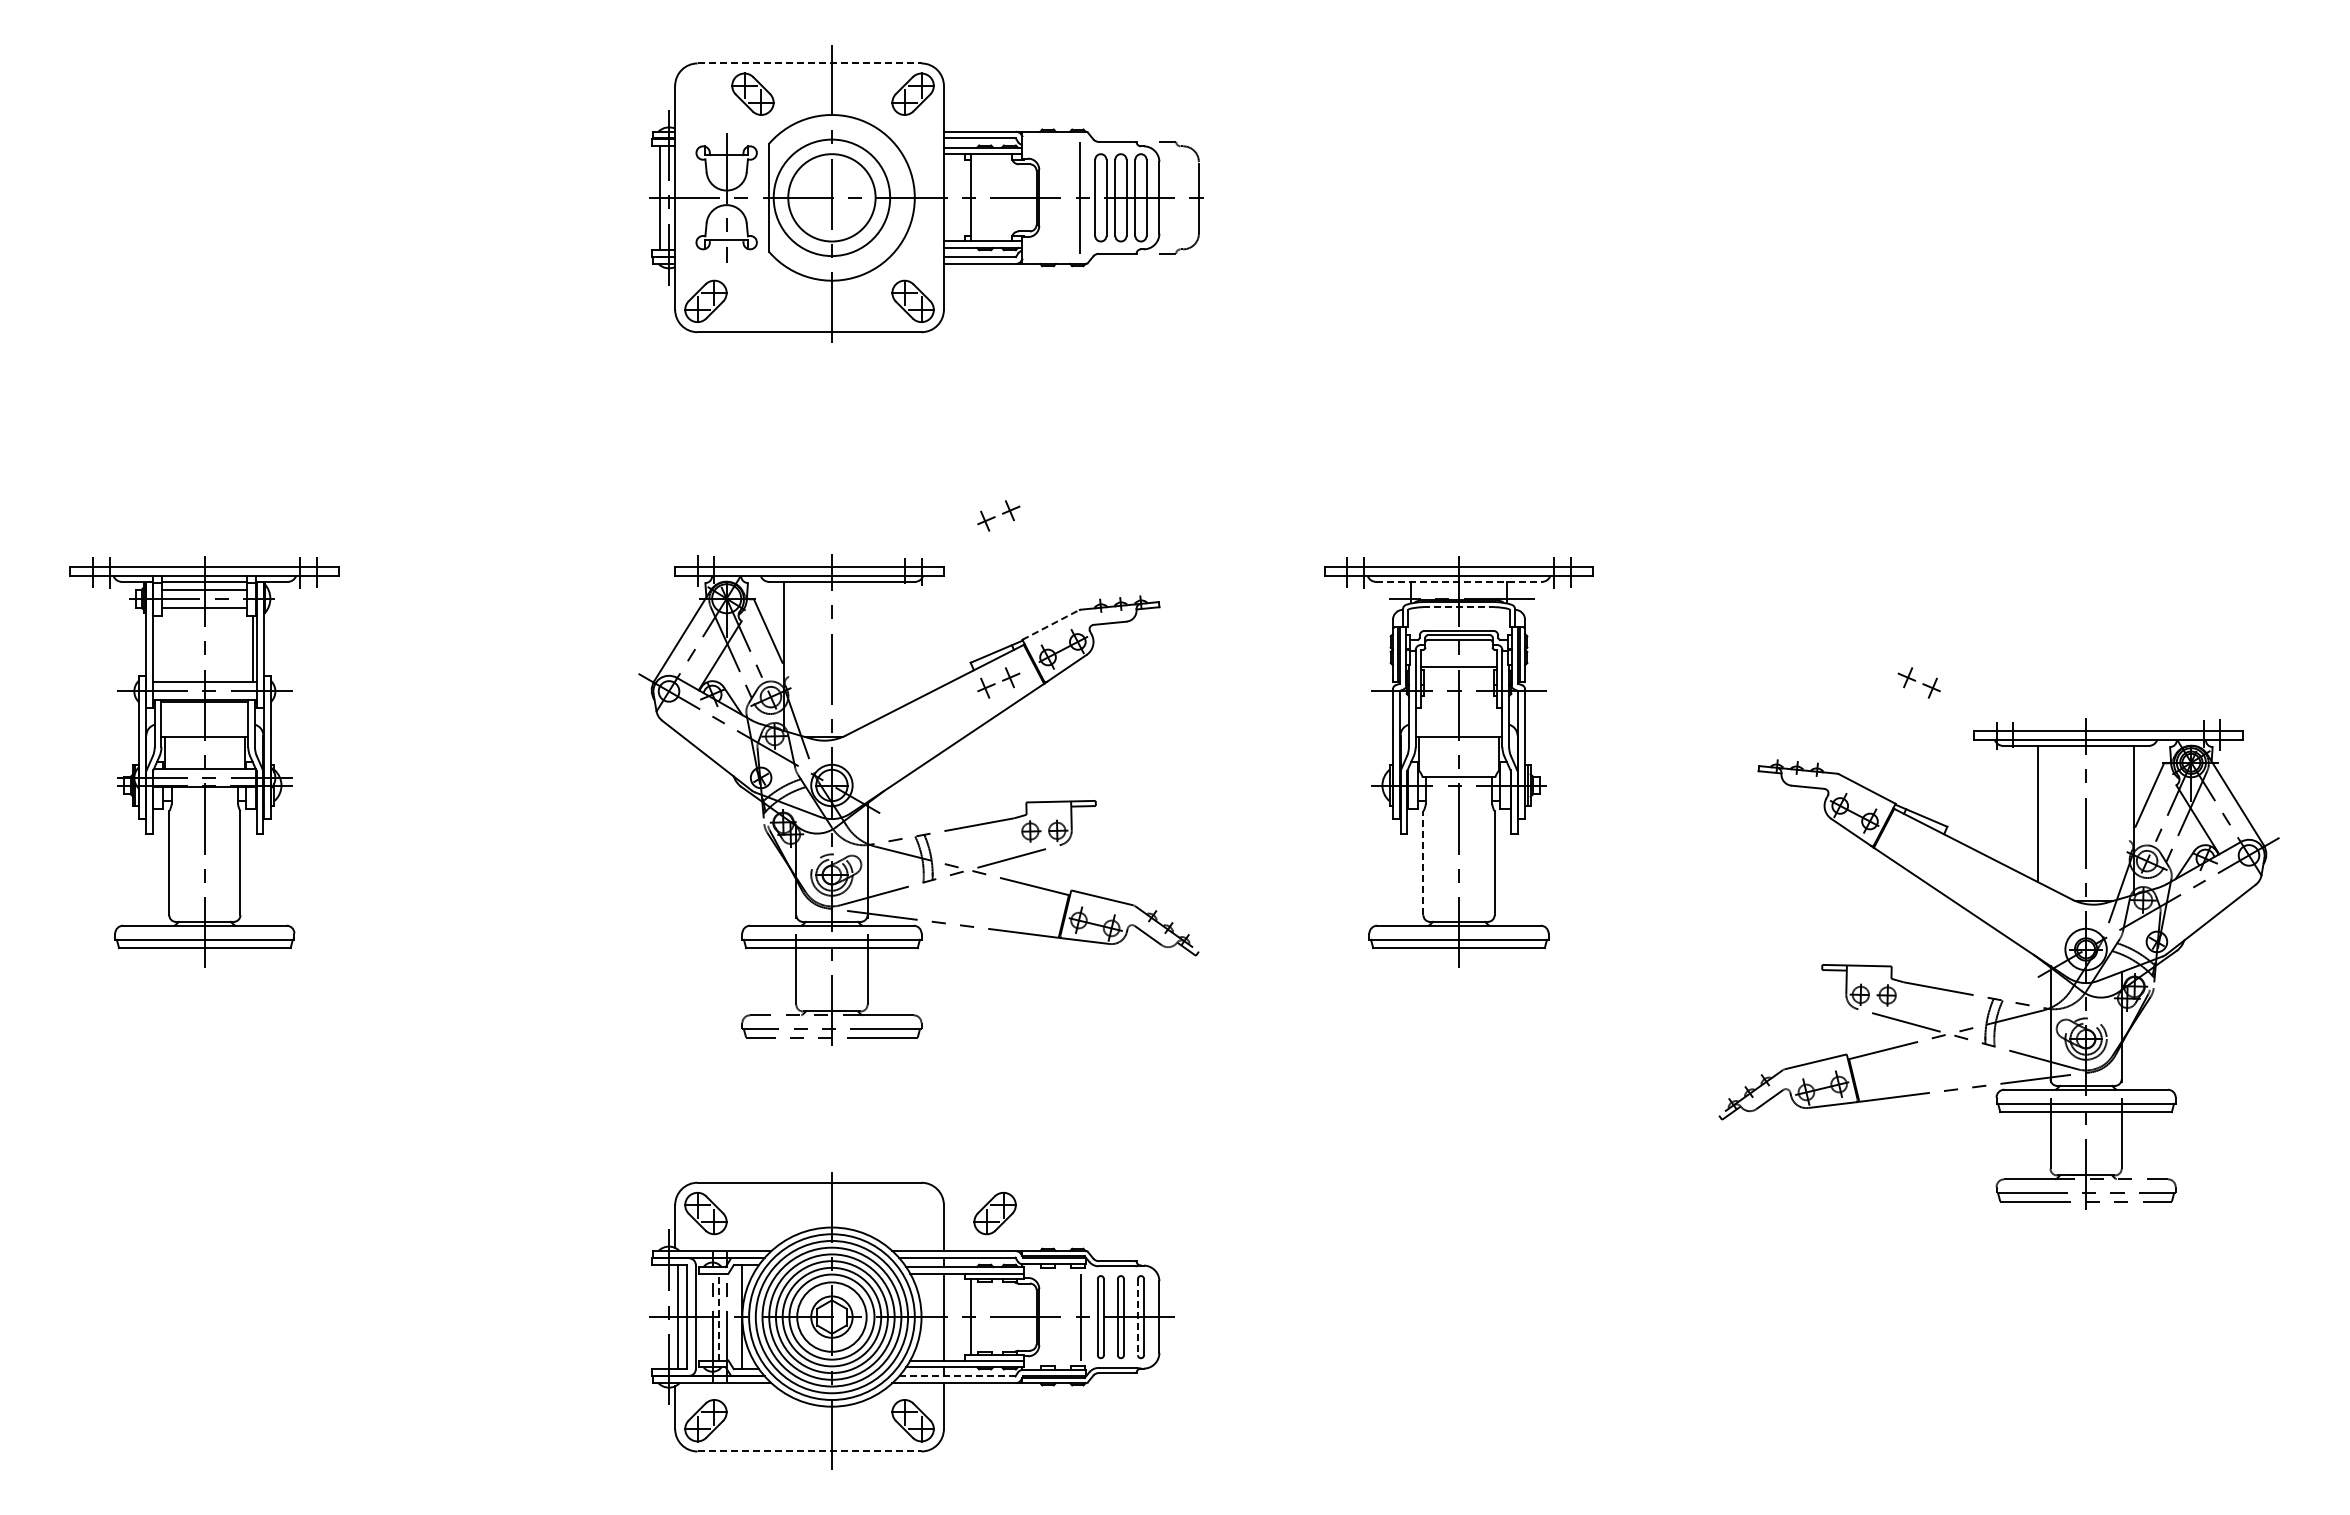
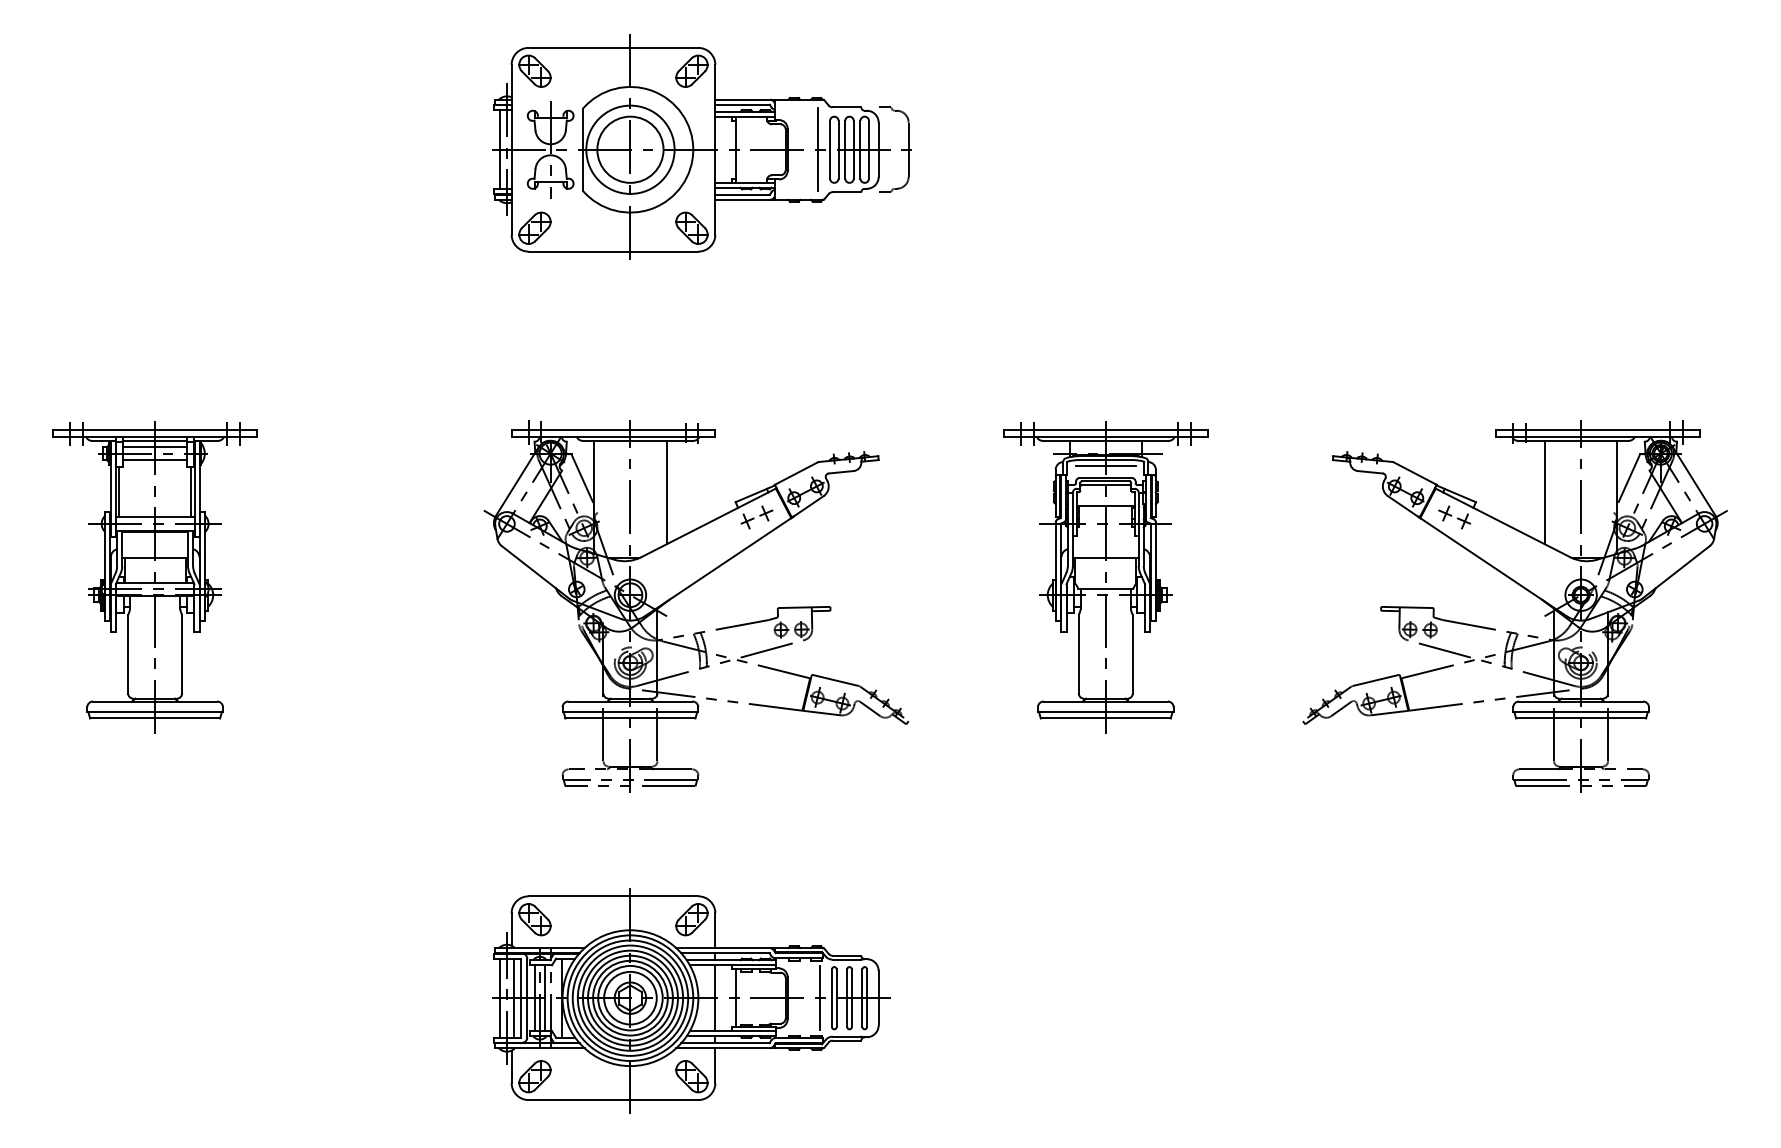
line: (809, 63) -> (613, 47), dashed -> solid
part: (752, 93) -> (534, 70), moved
part: (998, 515) -> (756, 390), removed
line: (1459, 581) -> (1106, 440), dashed -> solid
line: (1459, 607) -> (1106, 460), dashed -> solid
line: (1458, 614) -> (1105, 465), added
line: (1050, 625) -> (796, 473), dashed -> solid
line: (157, 649) -> (119, 492), added
line: (879, 649) -> (666, 492), added
line: (1423, 863) -> (1078, 654), dashed -> solid
part: (2011, 941) -> (1524, 589), moved
part: (994, 1213) -> (691, 919), moved
line: (706, 1316) -> (535, 997), added
line: (718, 1316) -> (544, 997), dashed -> solid
line: (660, 1317) -> (500, 998), added
line: (1137, 1317) -> (862, 998), dashed -> solid
line: (957, 1376) -> (725, 1043), dashed -> solid
line: (809, 1451) -> (613, 1100), dashed -> solid

